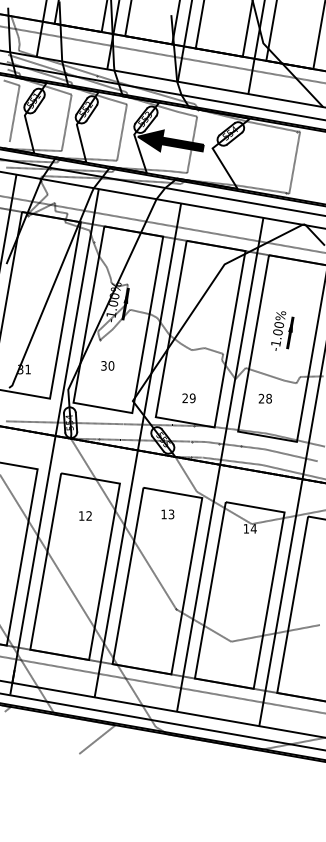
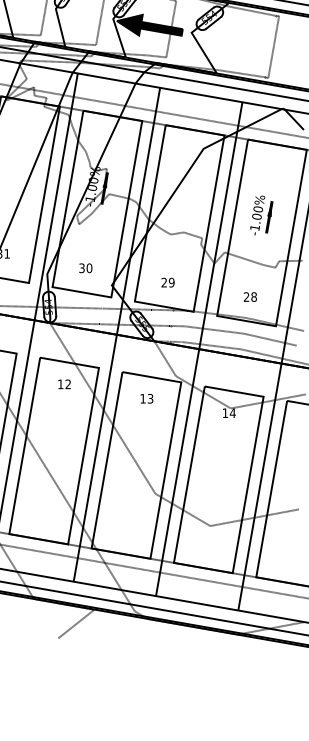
text: (107, 365) -> (85, 267), moved
text: (264, 398) -> (249, 296), moved
text: (85, 515) -> (64, 383), moved

